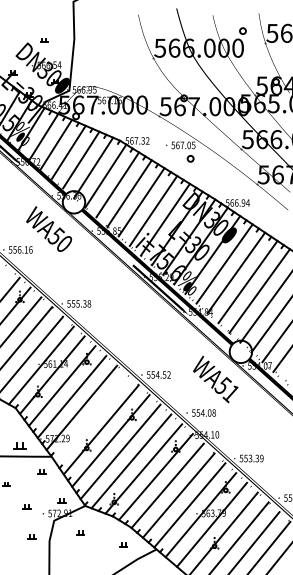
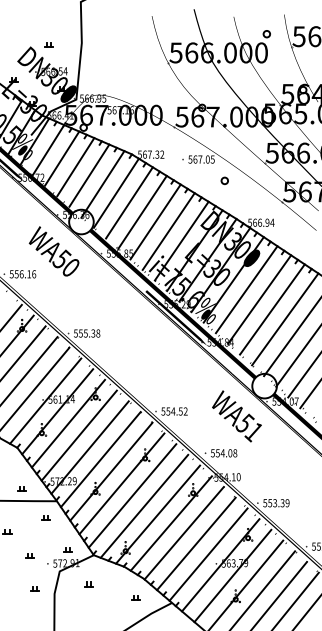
part: (190, 158) -> (224, 180), moved
line: (91, 418) -> (100, 459), added
part: (19, 445) -> (21, 488), size x0.62

